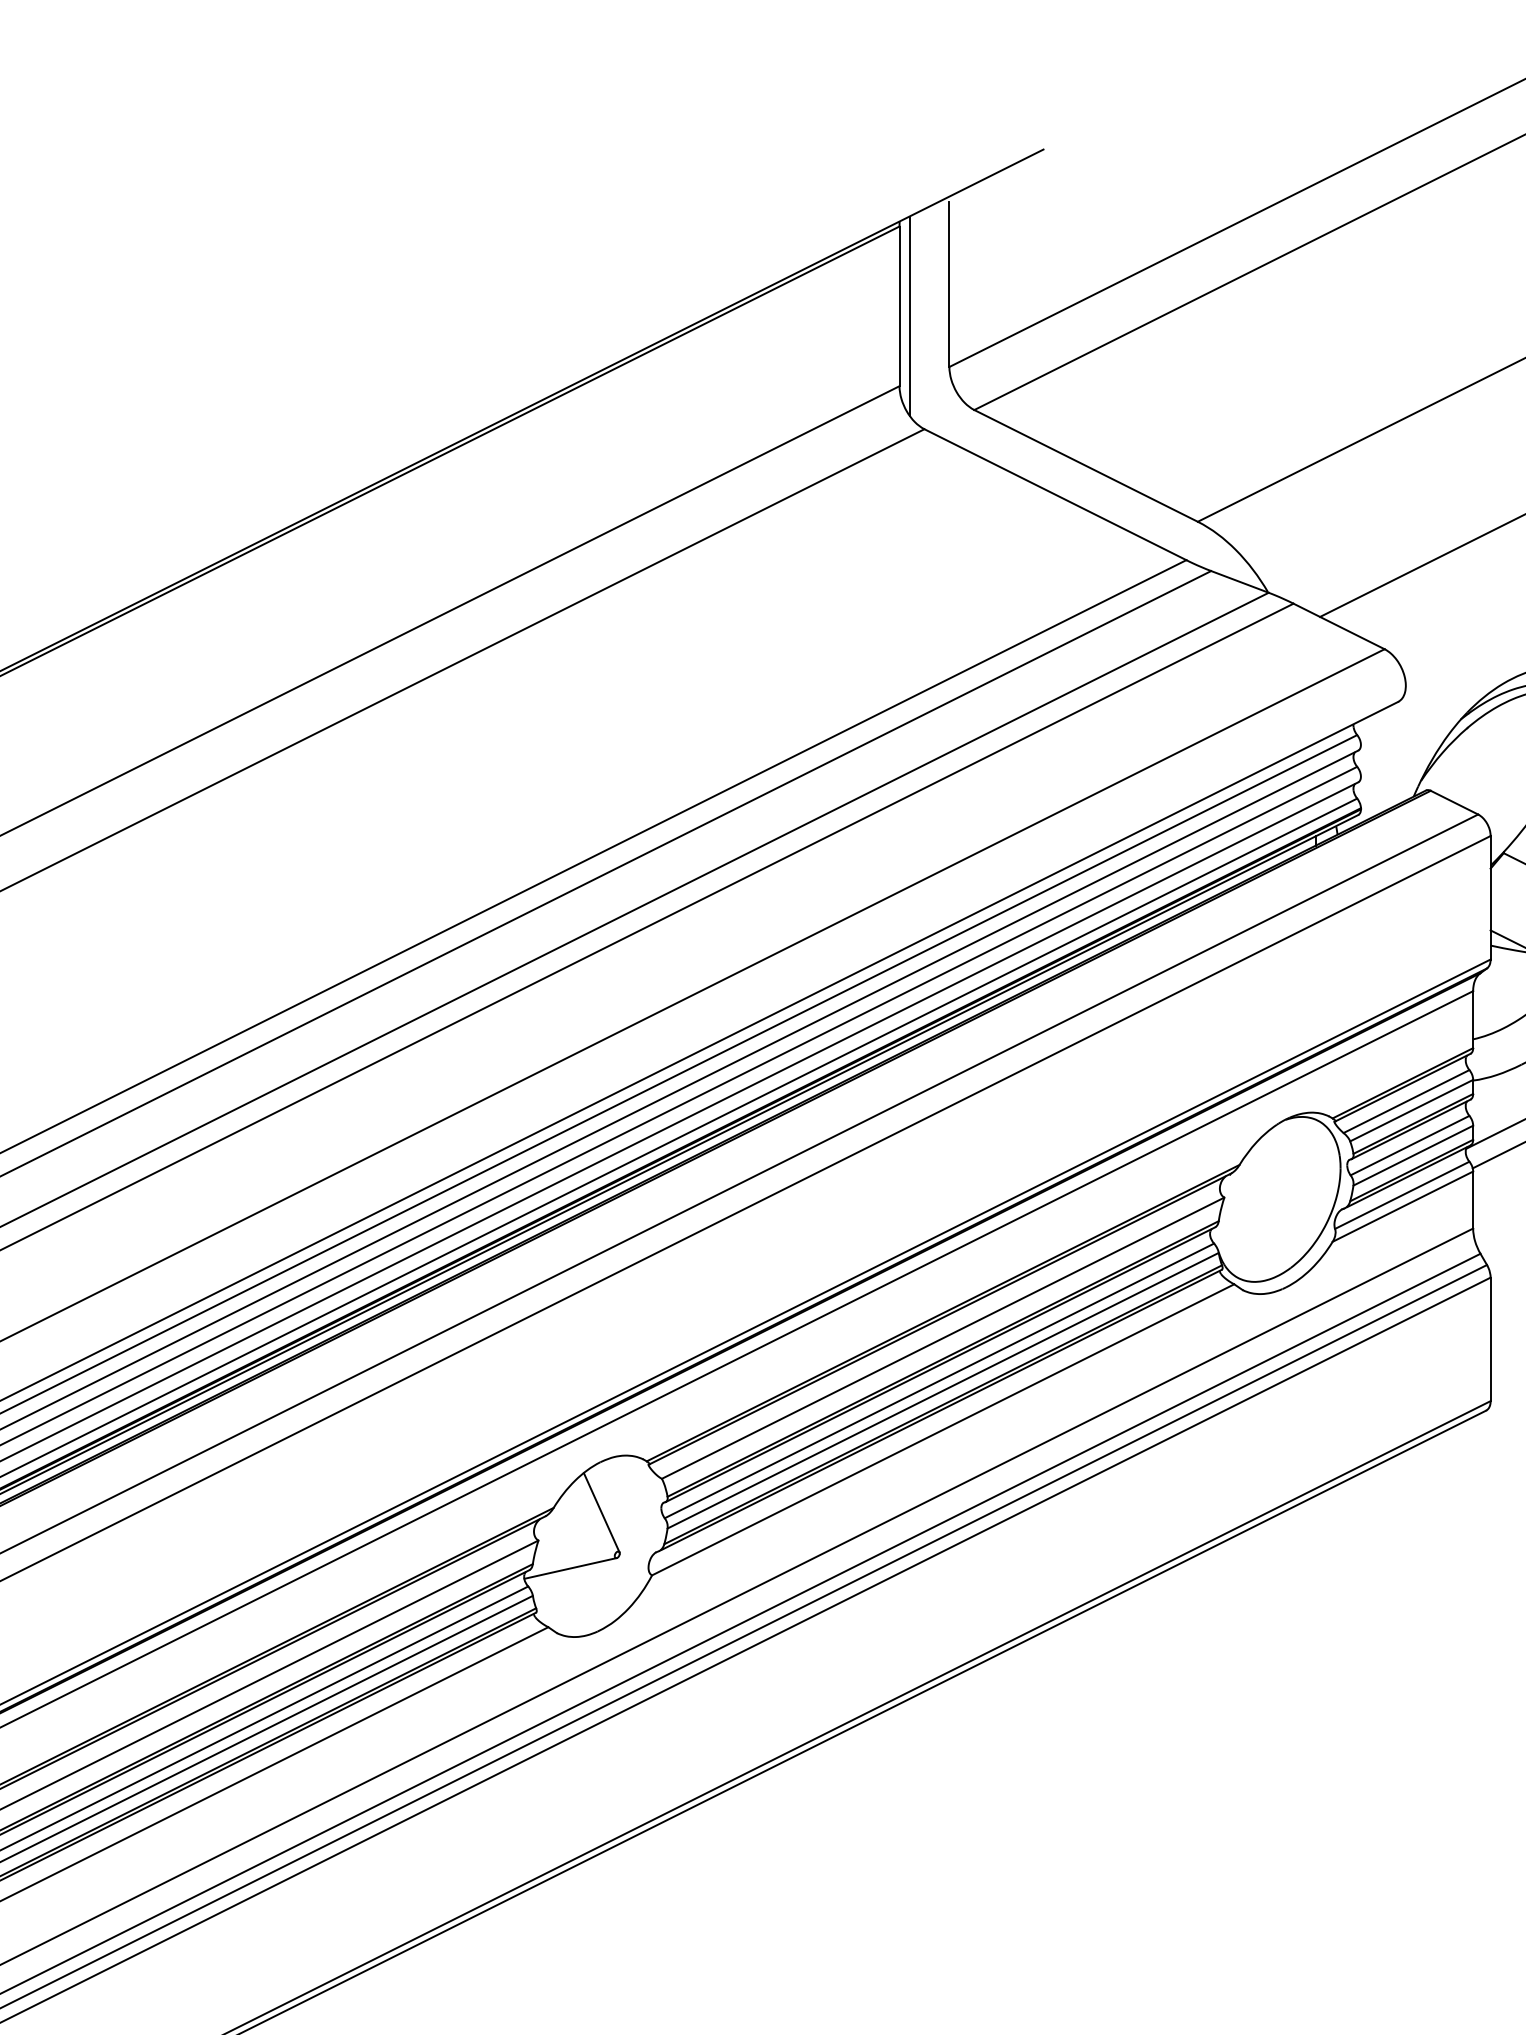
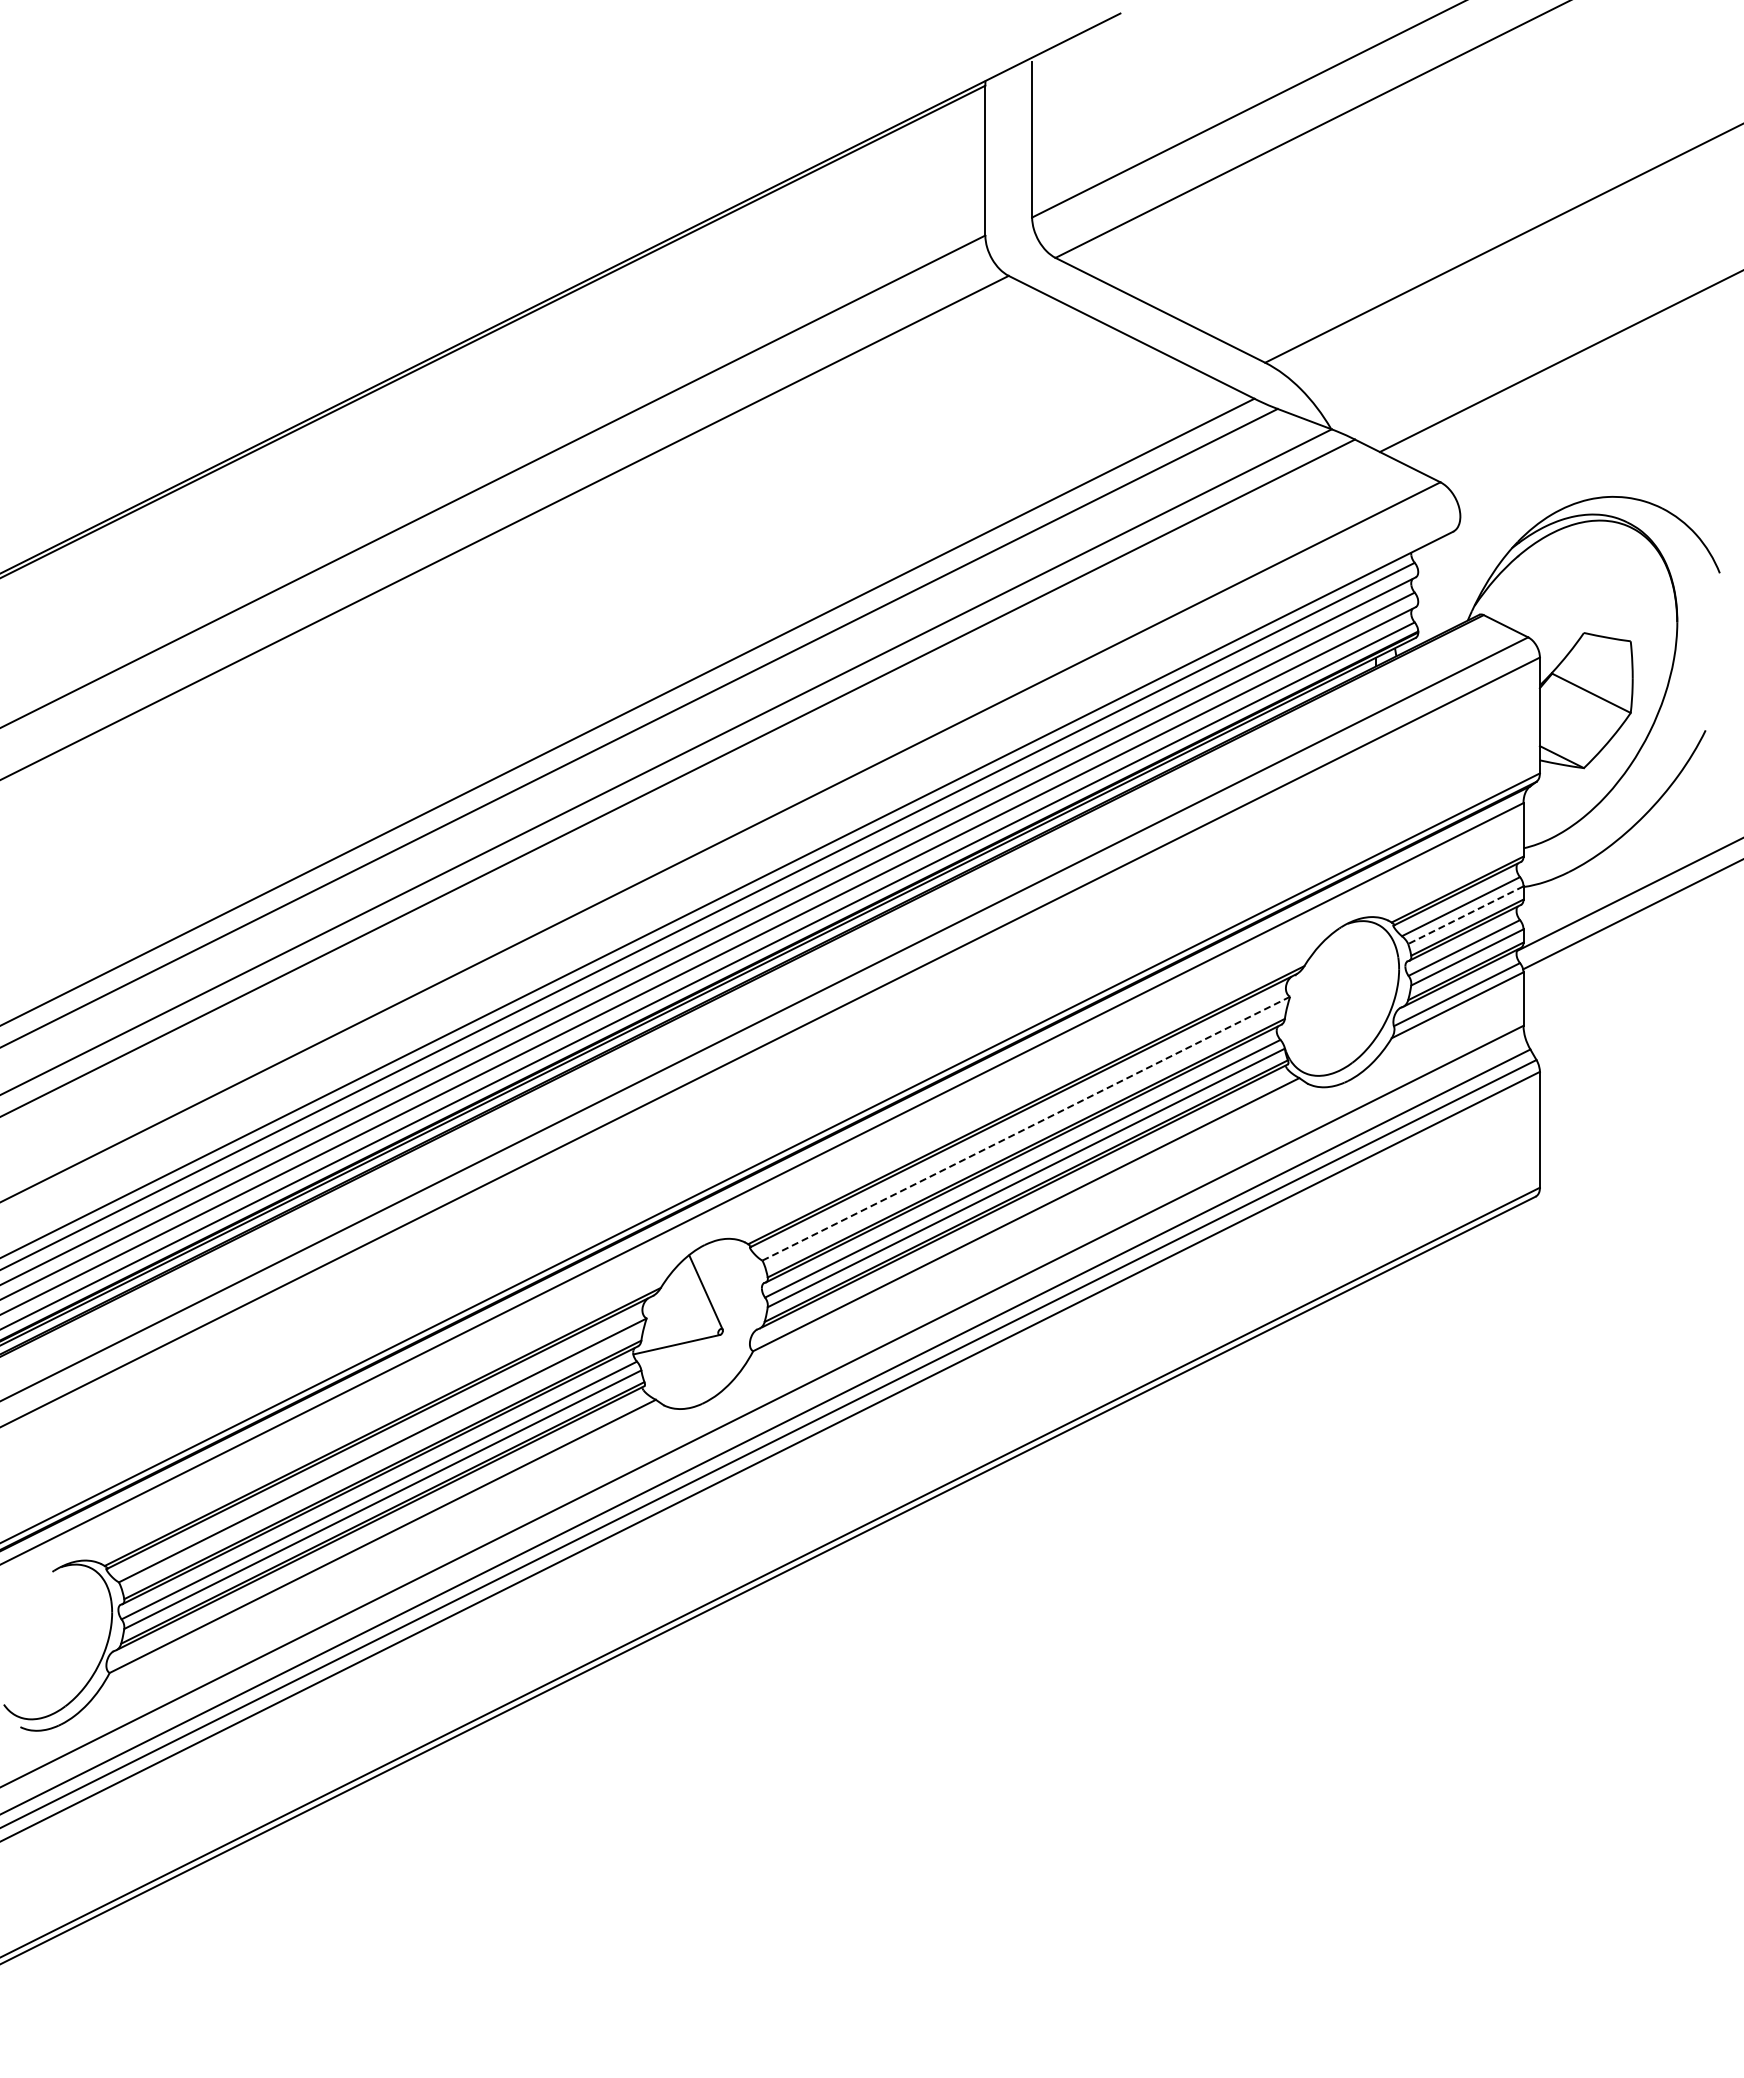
line: (909, 315) -> (994, 169), removed
line: (1411, 1110) -> (1465, 915), solid -> dashed
line: (943, 1337) -> (1026, 1128), solid -> dashed

